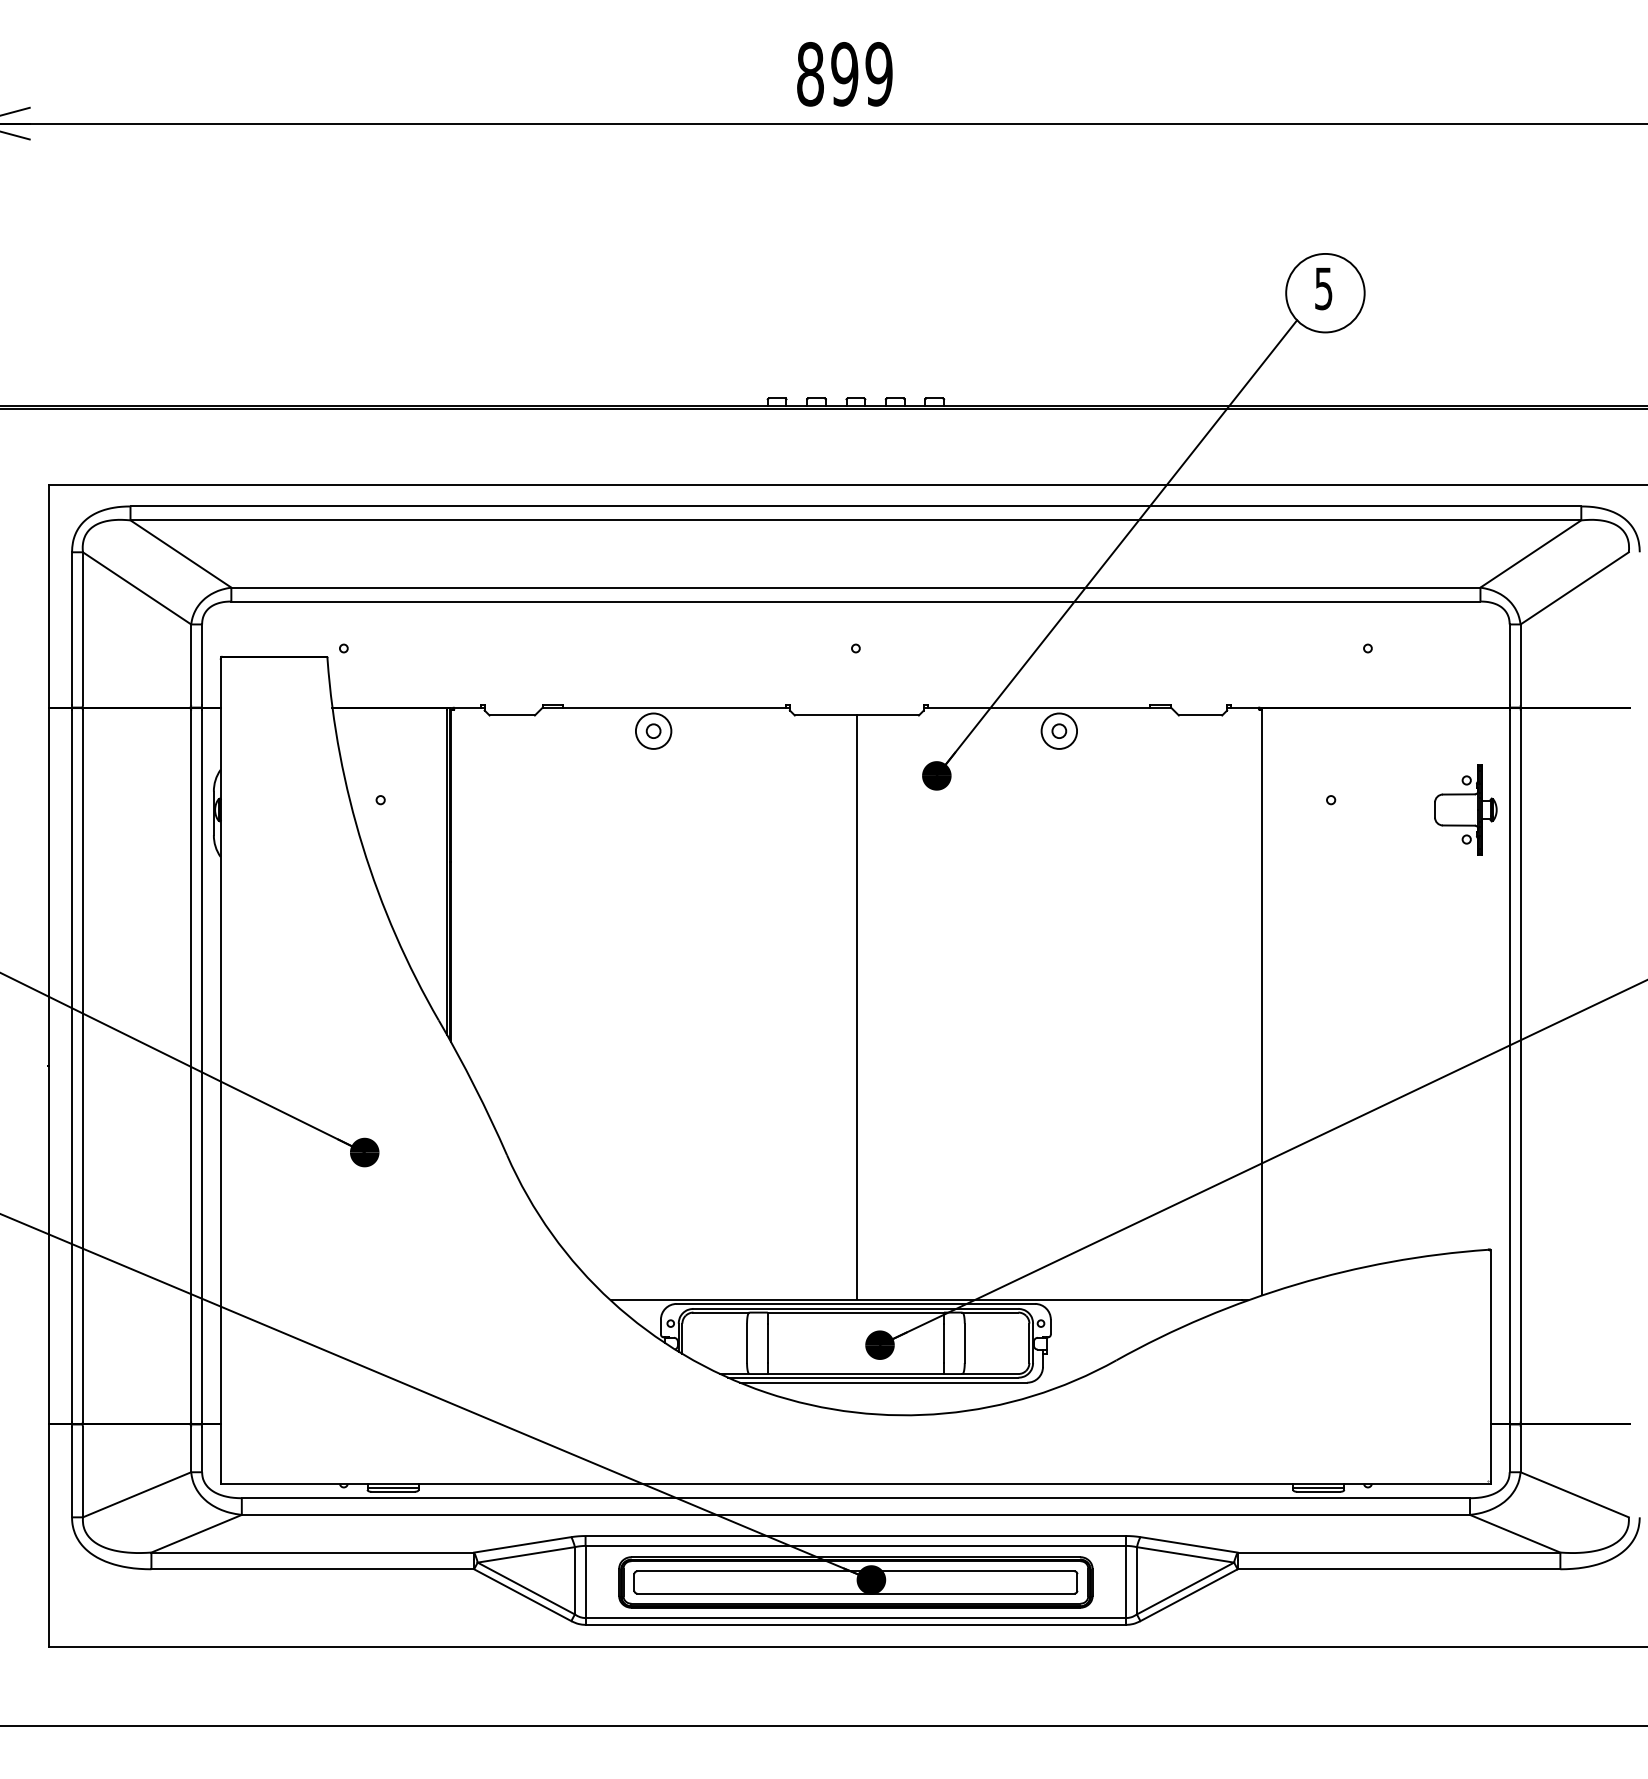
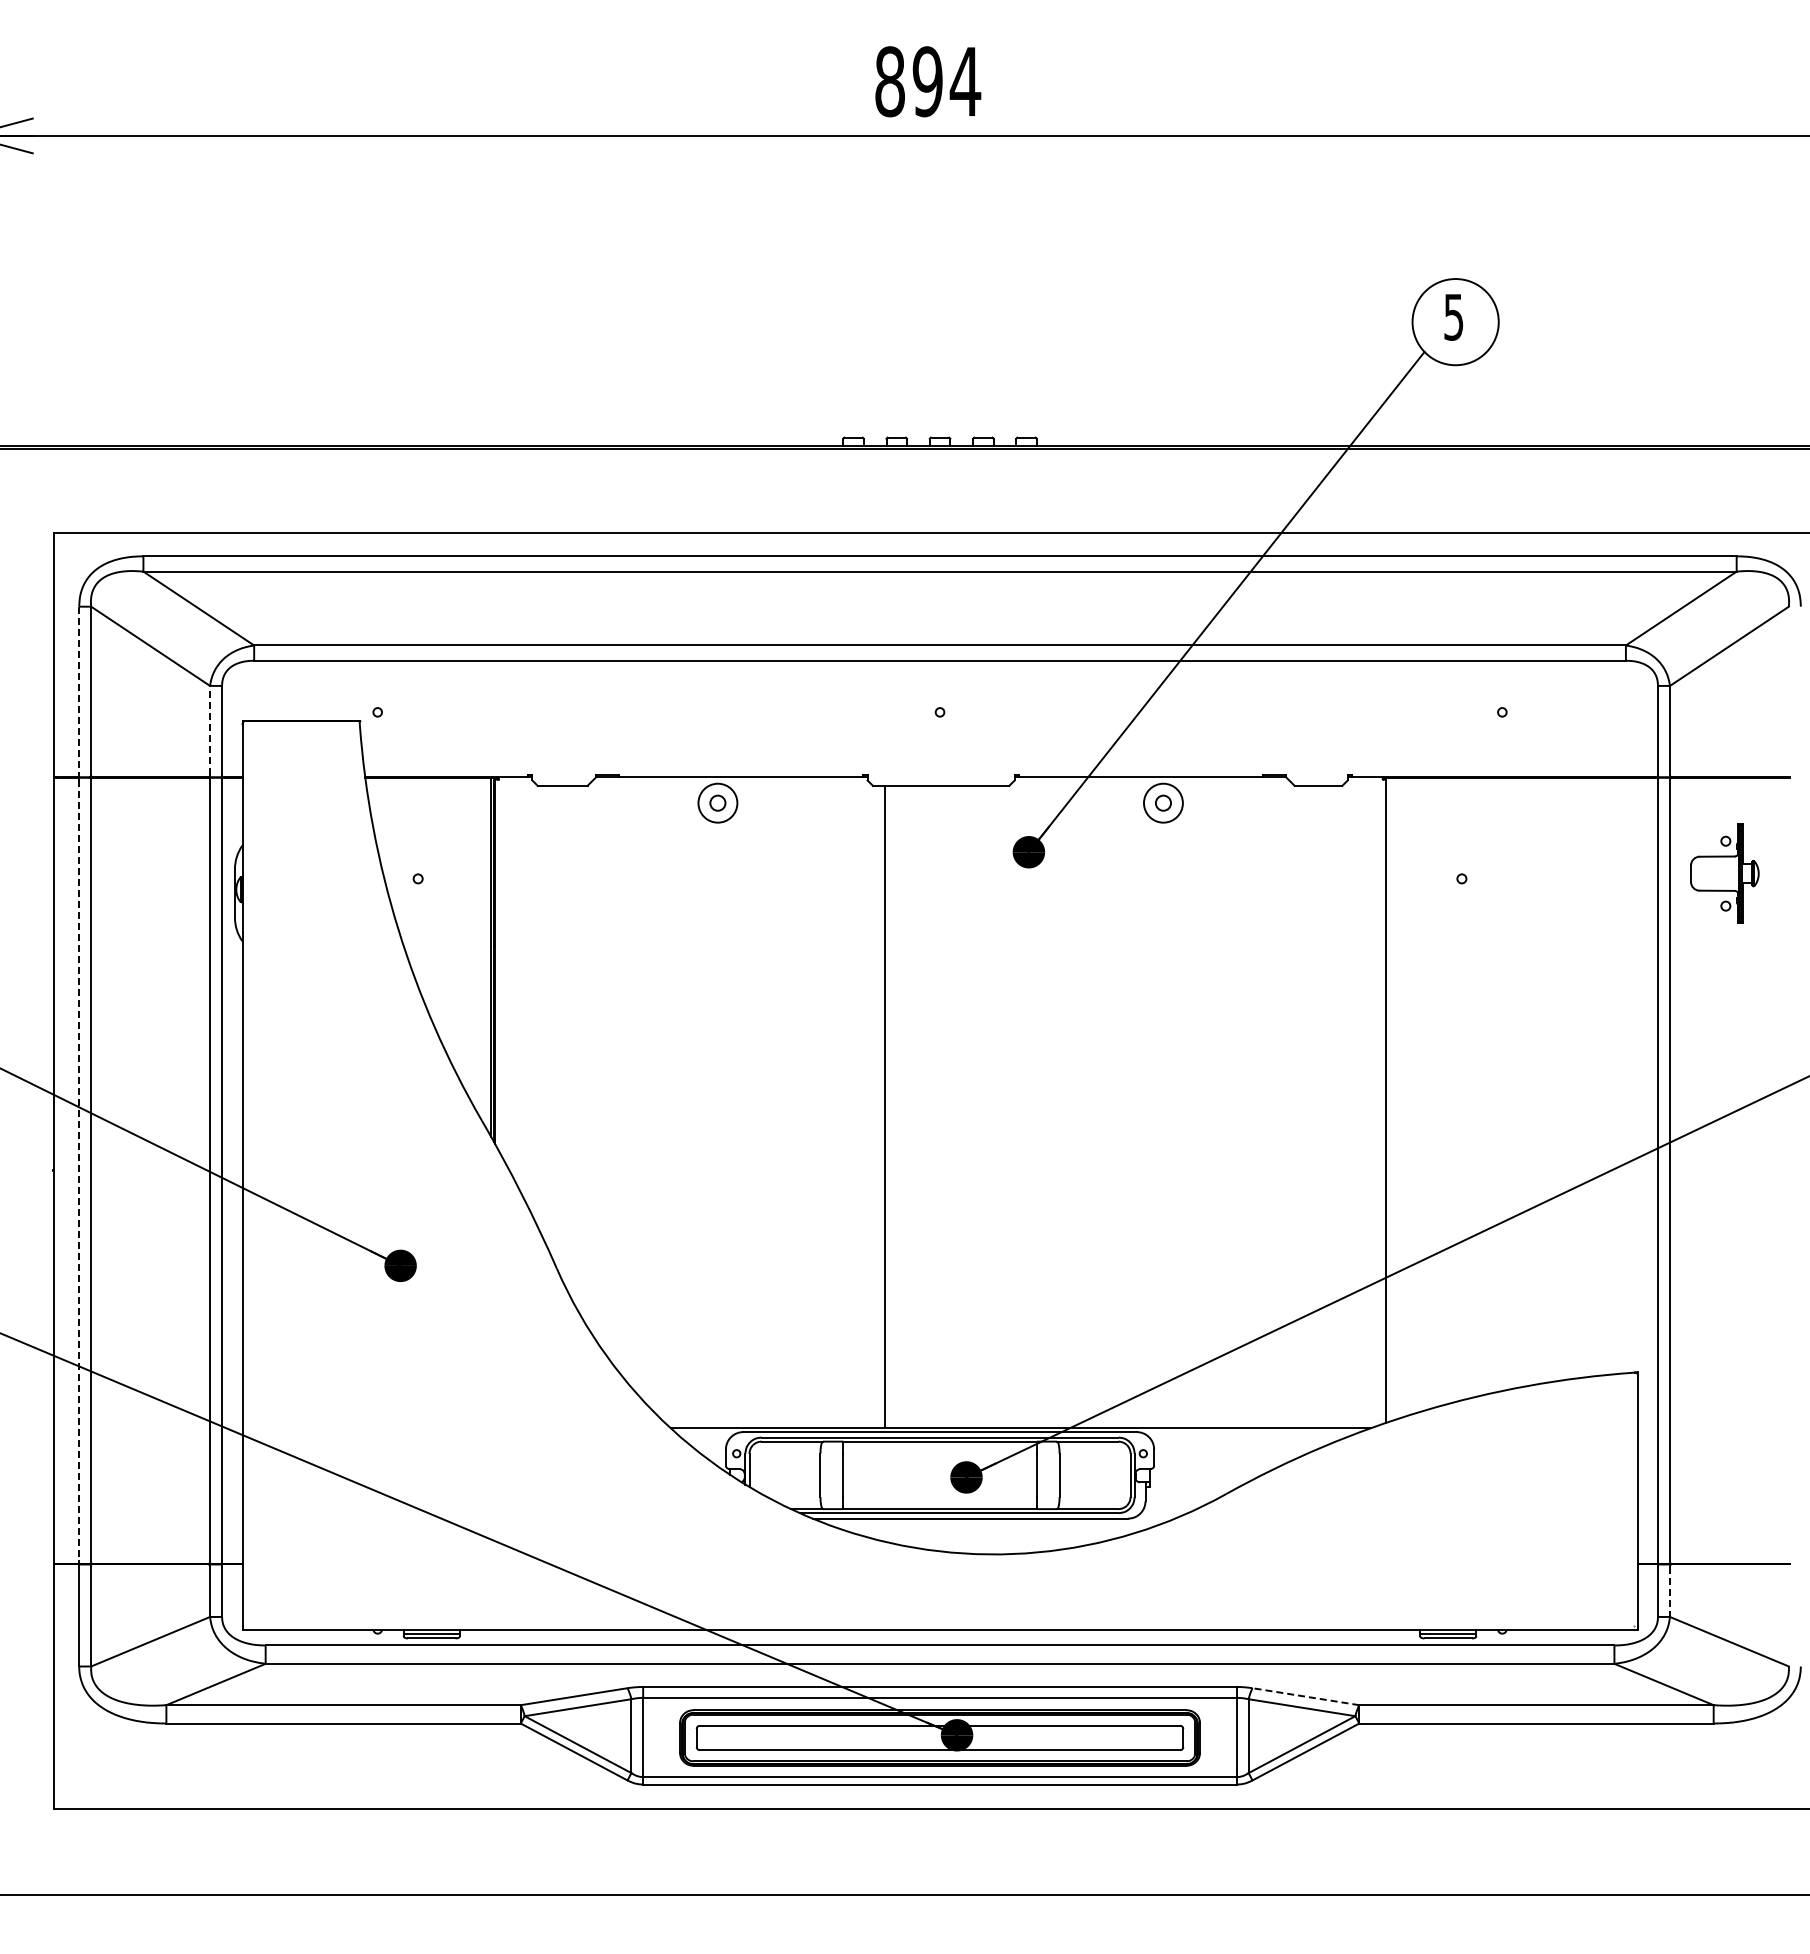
text: (879, 74) -> (965, 81), 899 -> 894
line: (72, 628) -> (79, 690), solid -> dashed
line: (191, 664) -> (210, 729), solid -> dashed
part: (1465, 809) -> (1724, 873), moved
line: (856, 1006) -> (884, 1105), moved
line: (72, 1066) -> (79, 1171), solid -> dashed
line: (1521, 1449) -> (1670, 1592), solid -> dashed
line: (1188, 1544) -> (1305, 1696), solid -> dashed

